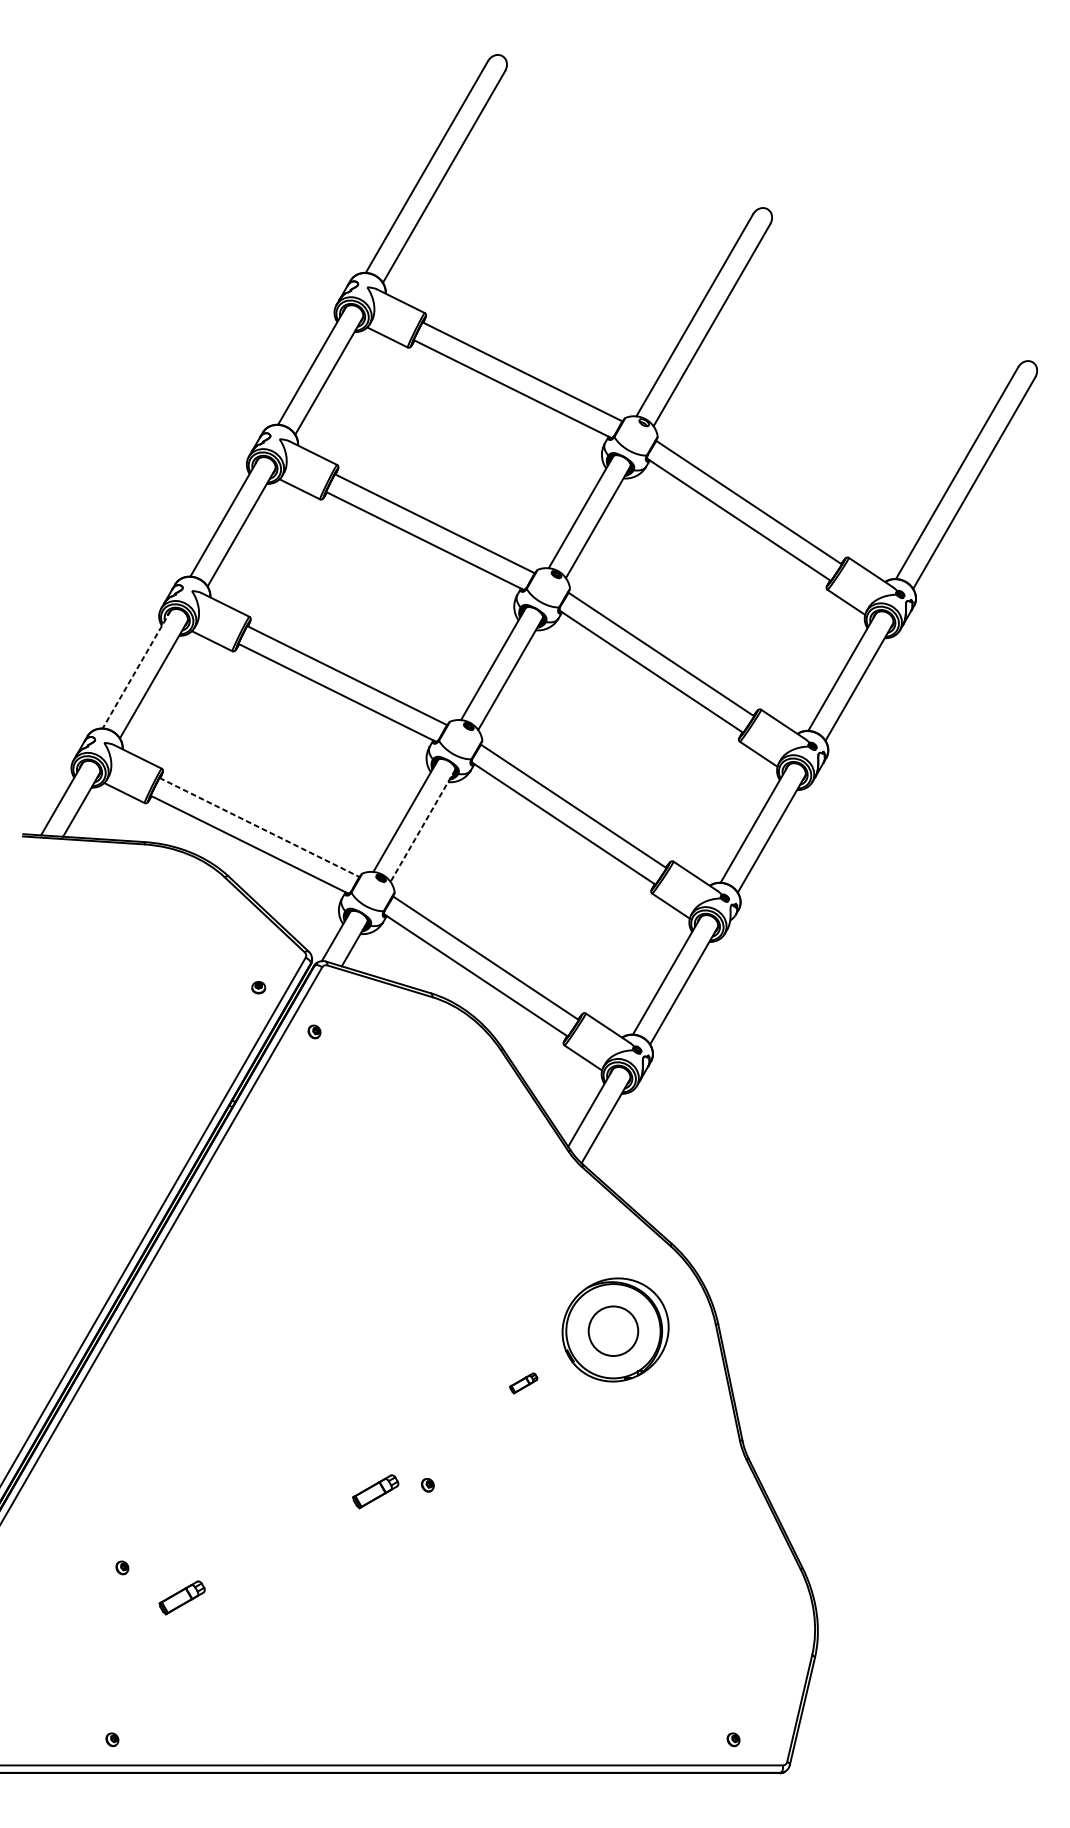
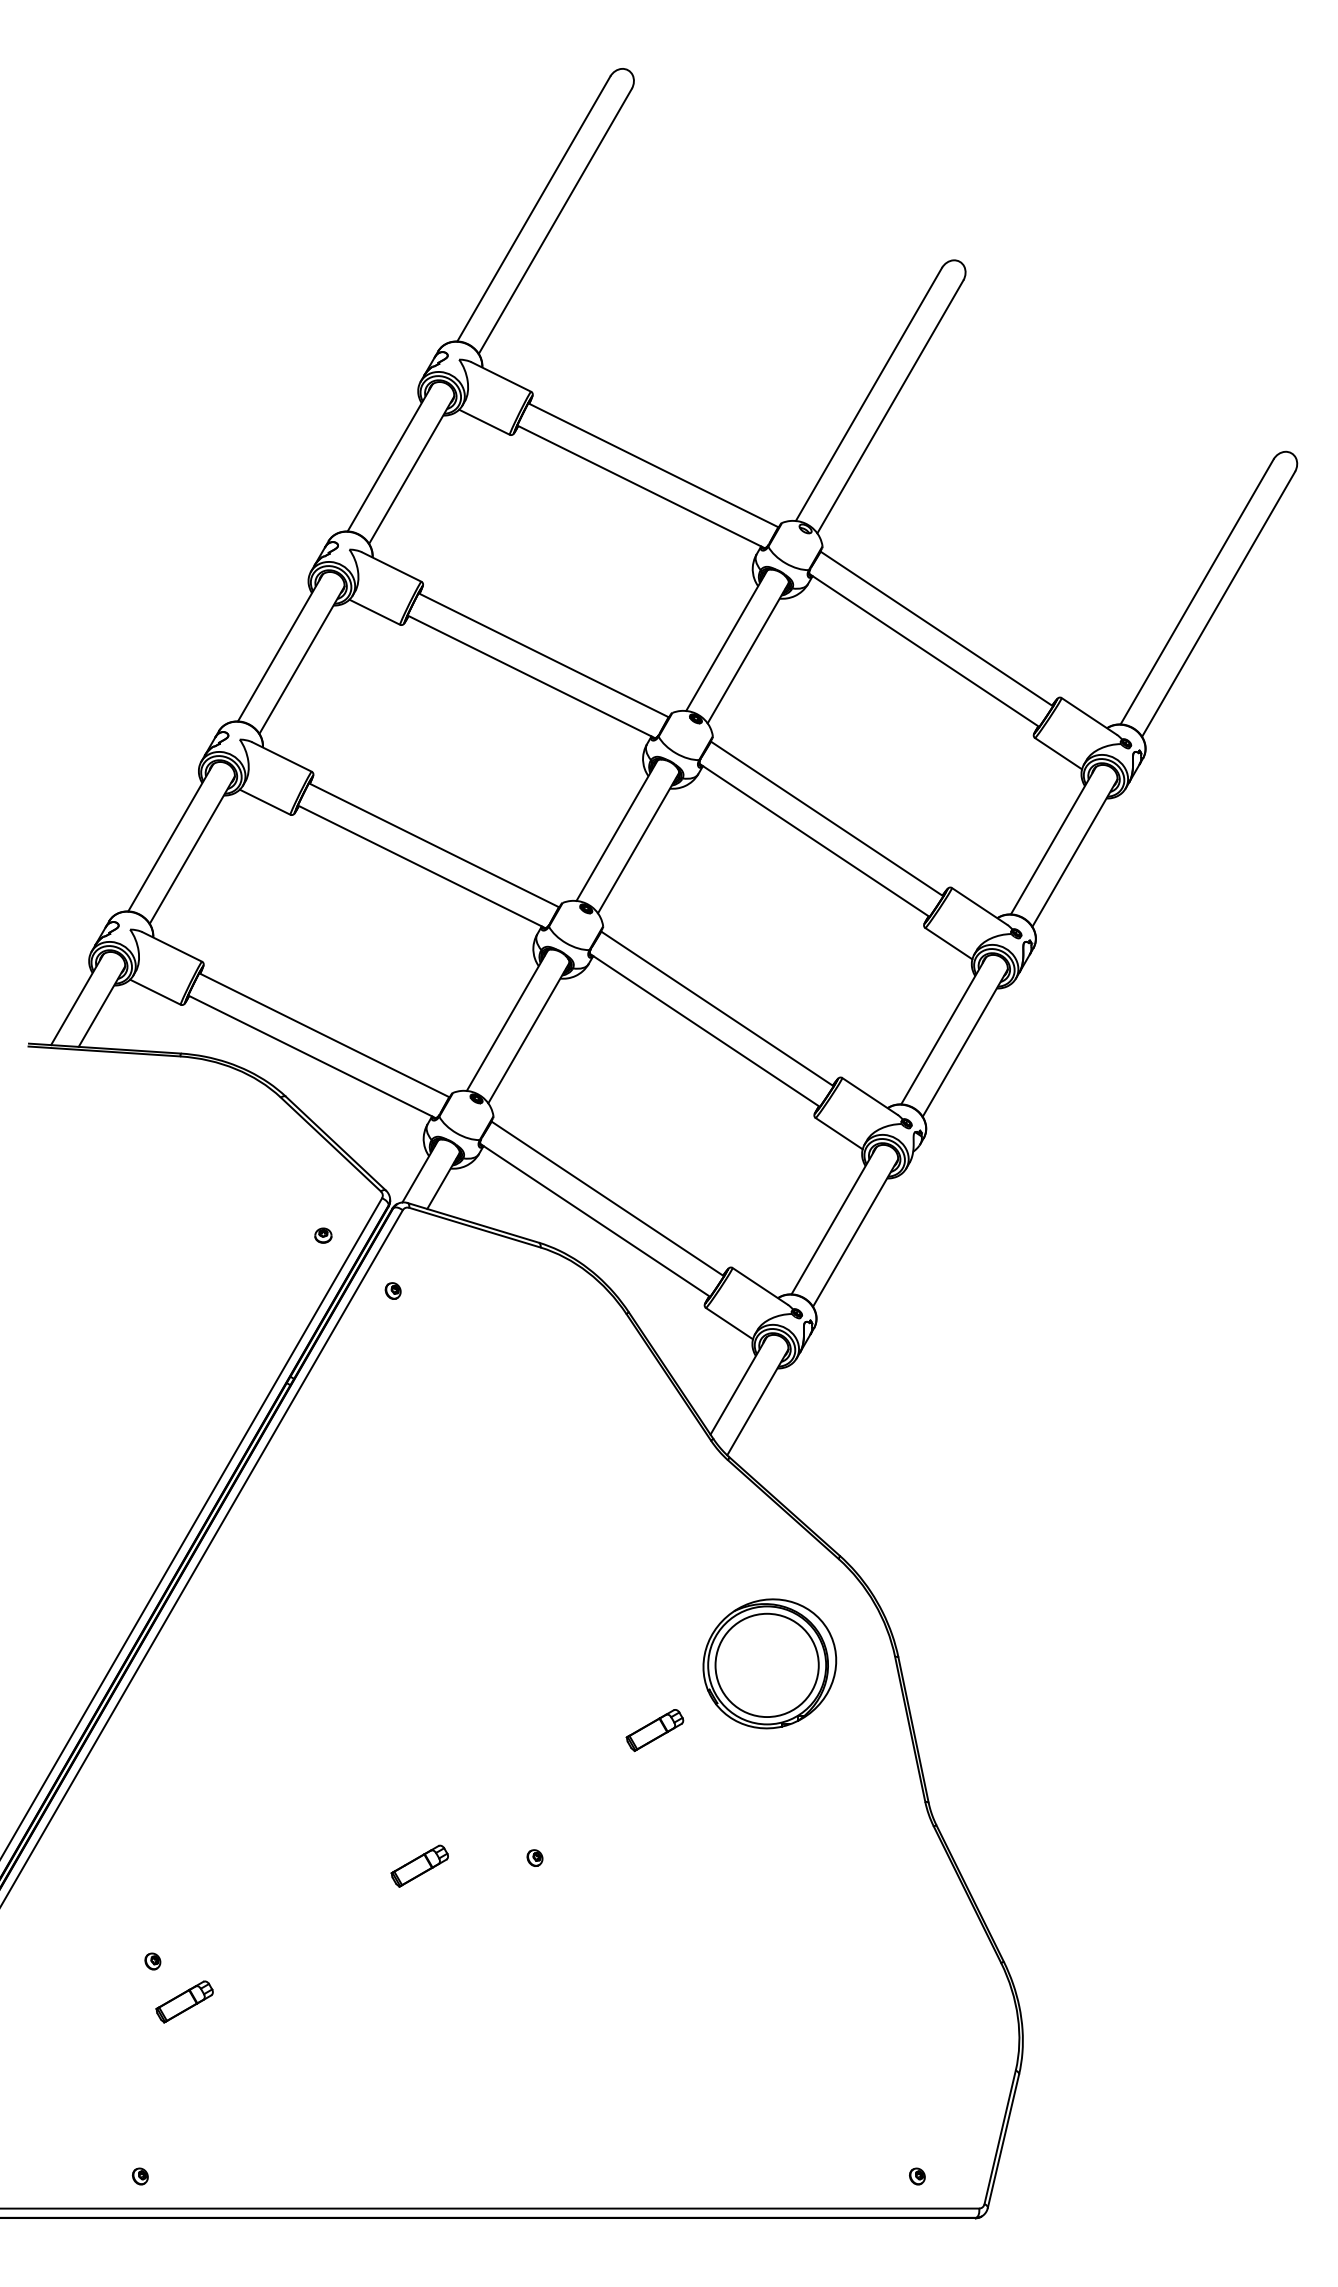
line: (136, 669) -> (170, 837), dashed -> solid
line: (422, 826) -> (528, 1033), dashed -> solid
line: (259, 827) -> (324, 1035), dashed -> solid
circle: (612, 1331) -> (766, 1665), size x1.67
part: (523, 1383) -> (654, 1730), size x1.67
part: (375, 1491) -> (419, 1865), moved
part: (182, 1597) -> (184, 2001), moved

